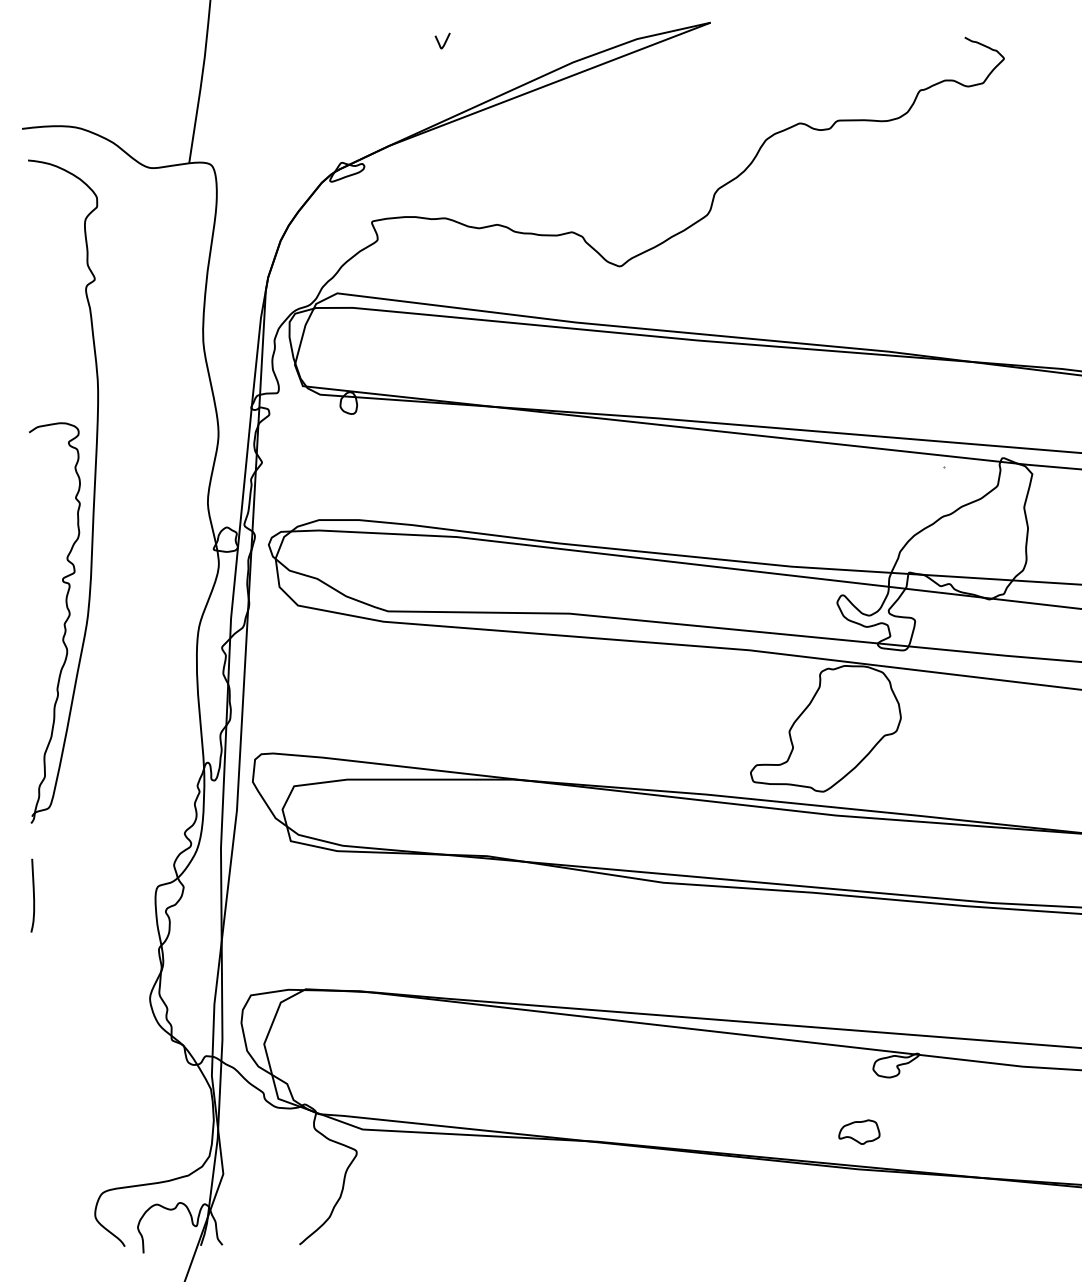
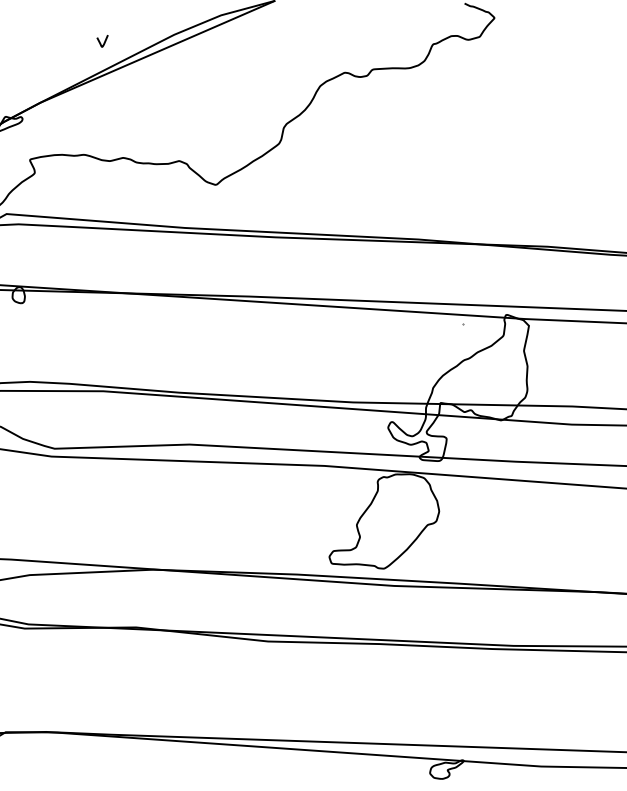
curve: (444, 41) -> (104, 41), moved

